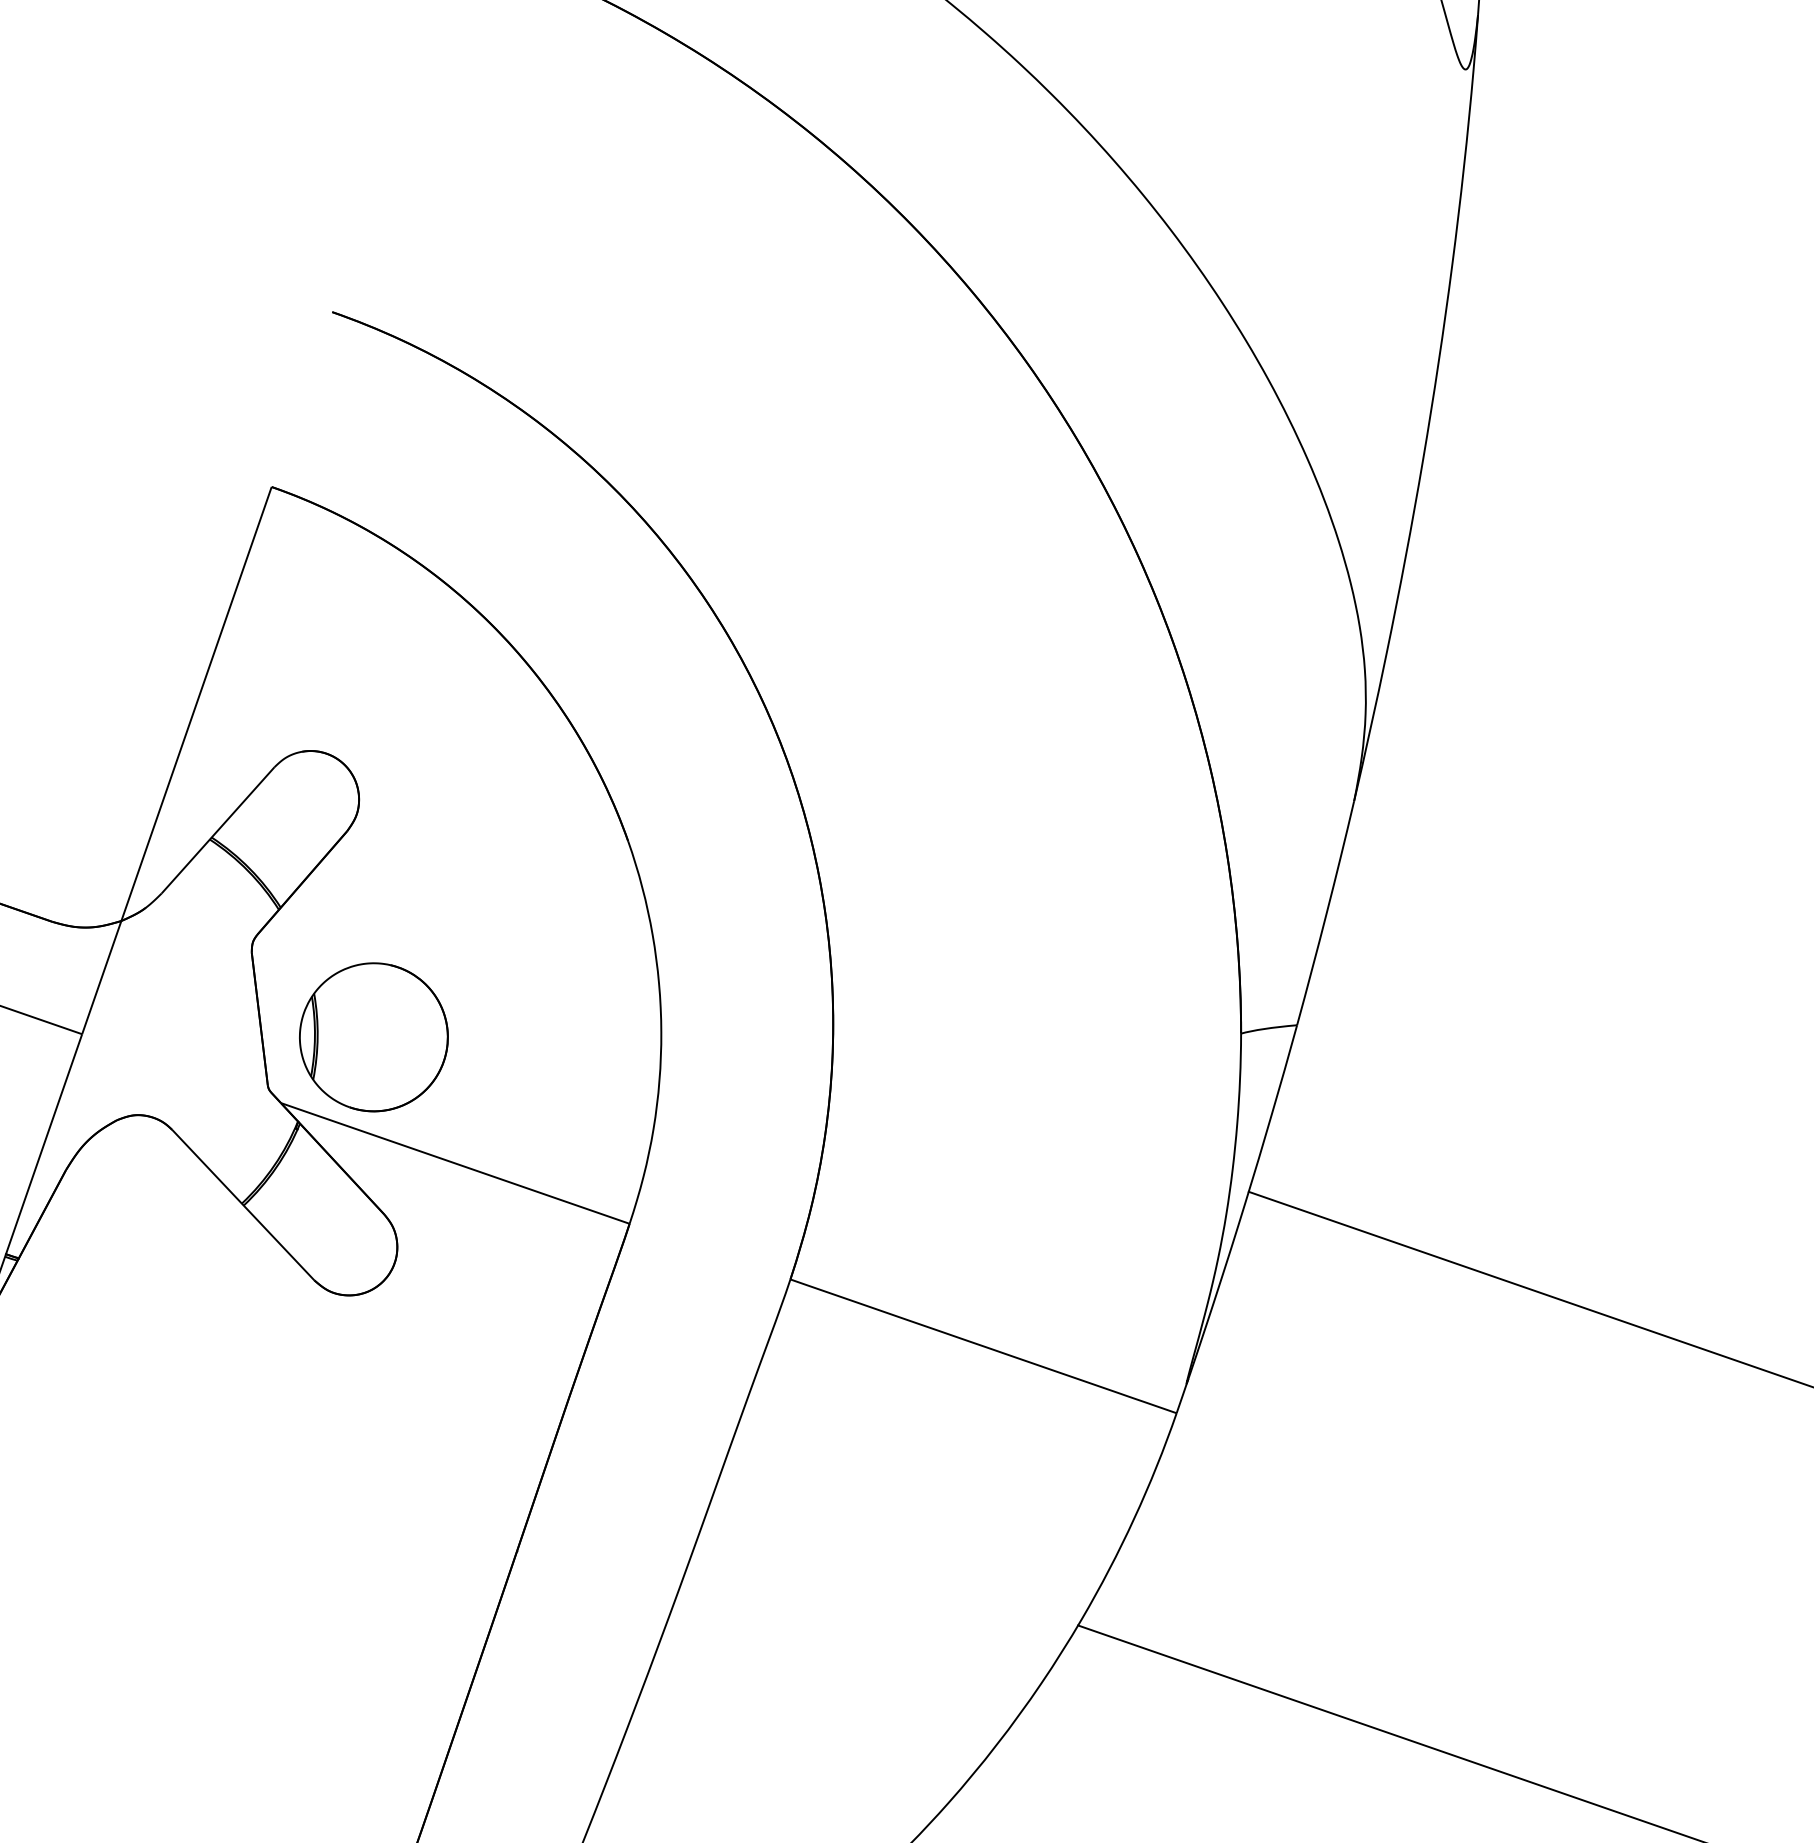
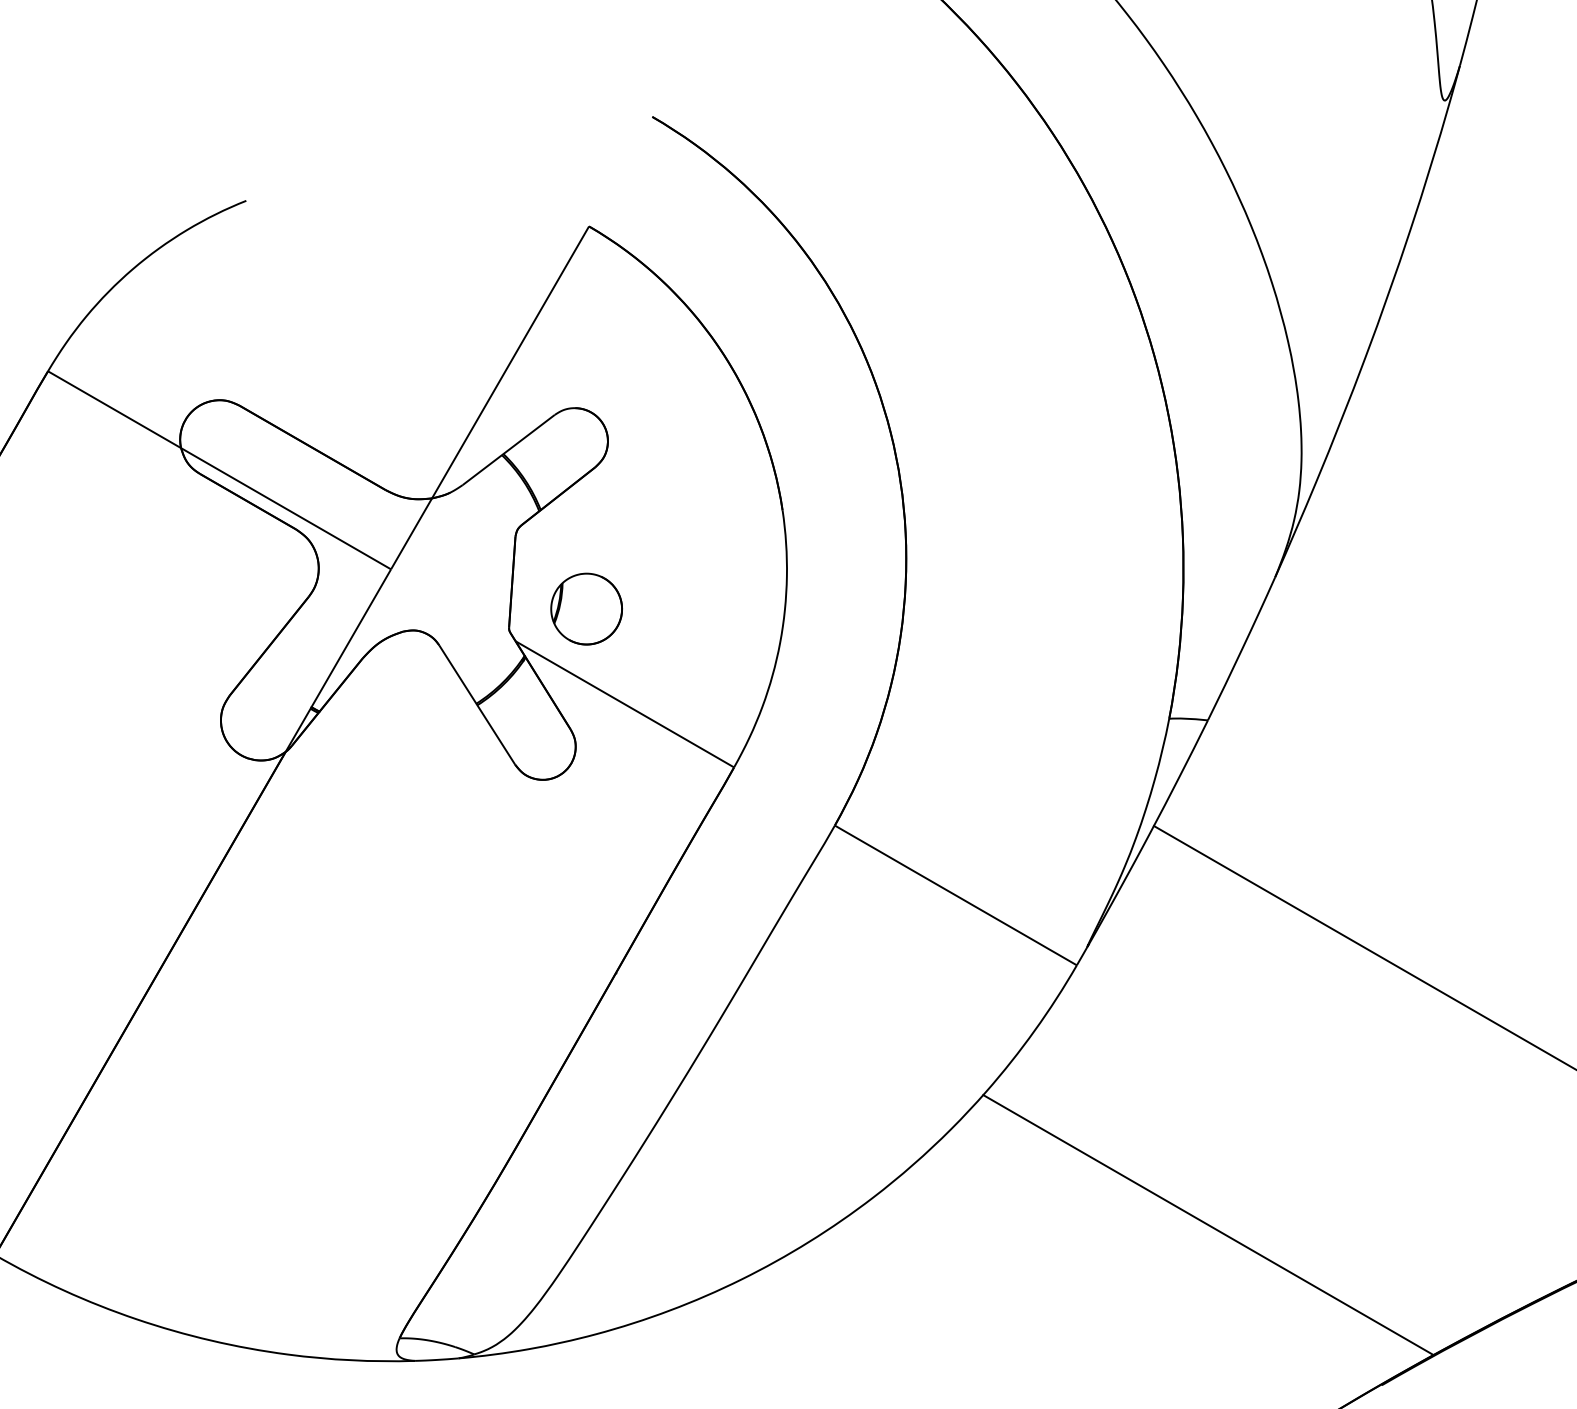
part: (373, 1036) -> (586, 608), size x0.7

